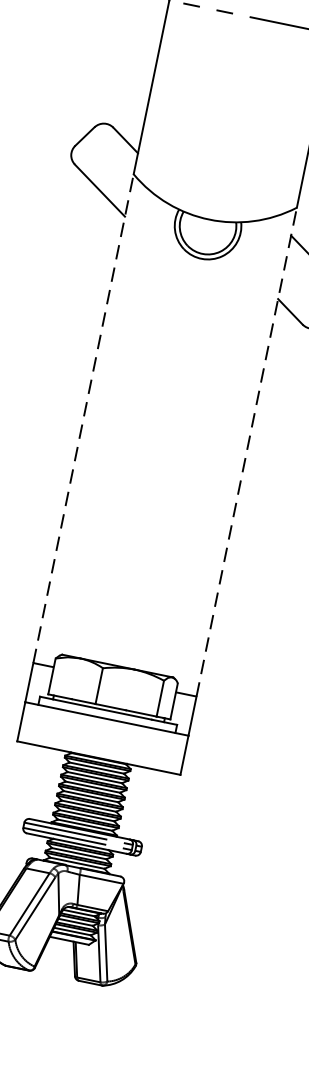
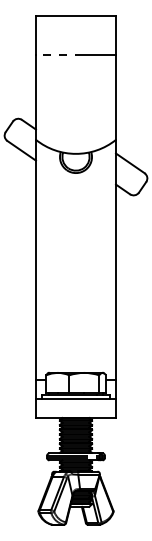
line: (82, 417) -> (35, 259), dashed -> solid
line: (247, 451) -> (116, 259), dashed -> solid

